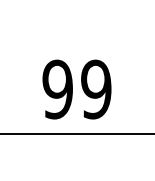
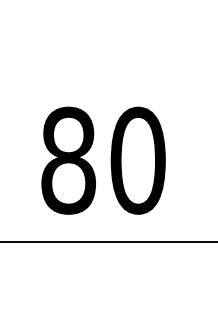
text: (76, 89) -> (102, 160), 99 -> 80

